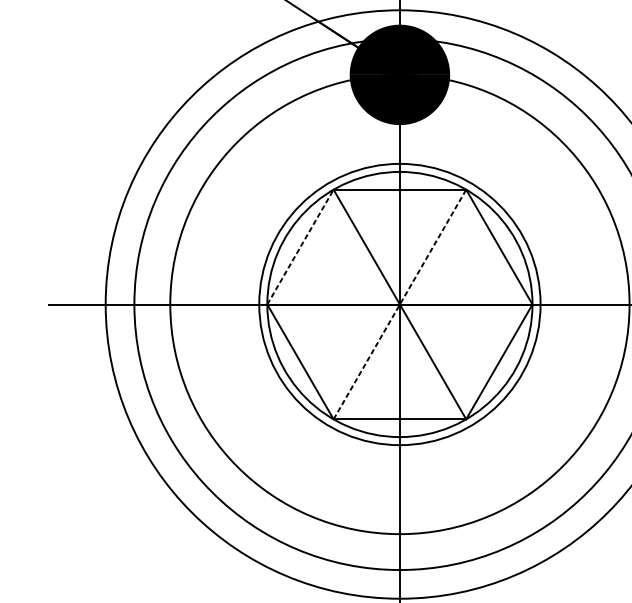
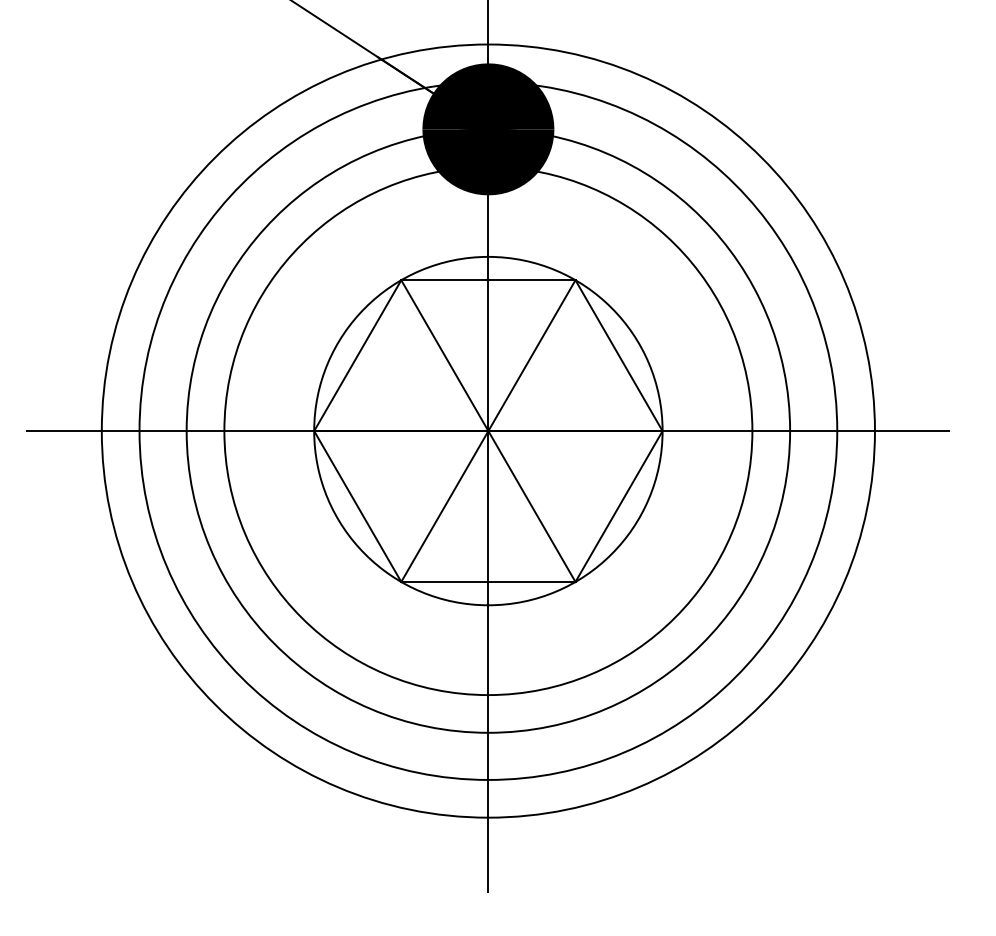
line: (301, 246) -> (358, 355), dashed -> solid
circle: (400, 304) -> (488, 431), size x1.43
line: (400, 304) -> (488, 430), dashed -> solid

